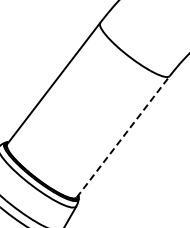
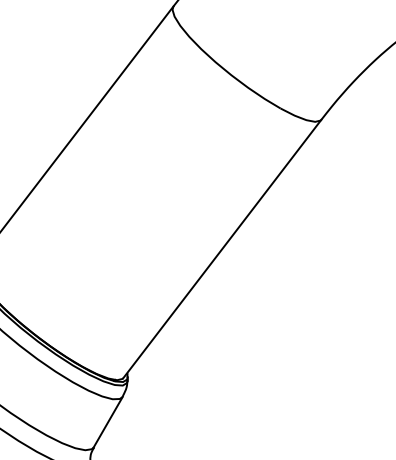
line: (123, 136) -> (223, 248), dashed -> solid

